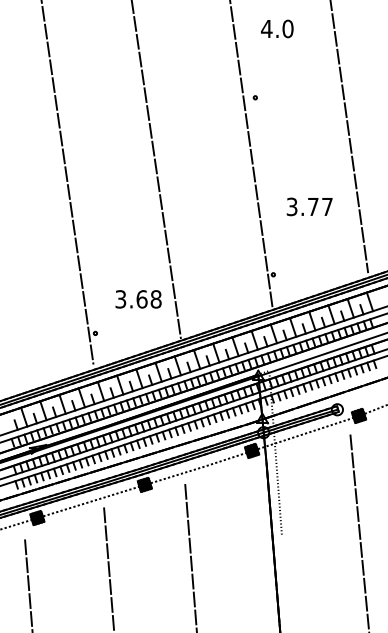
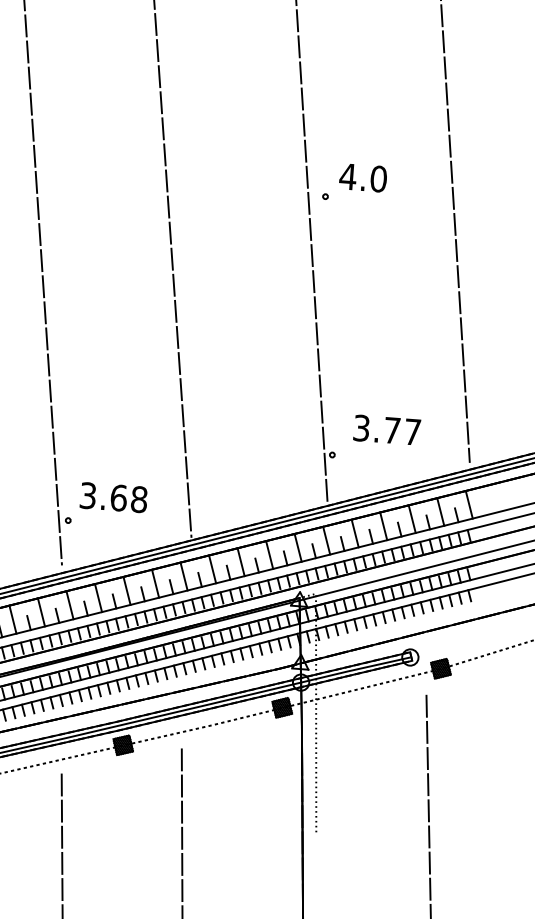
text: (277, 28) -> (363, 177), moved
text: (309, 206) -> (386, 429), moved
text: (138, 299) -> (113, 497), moved

